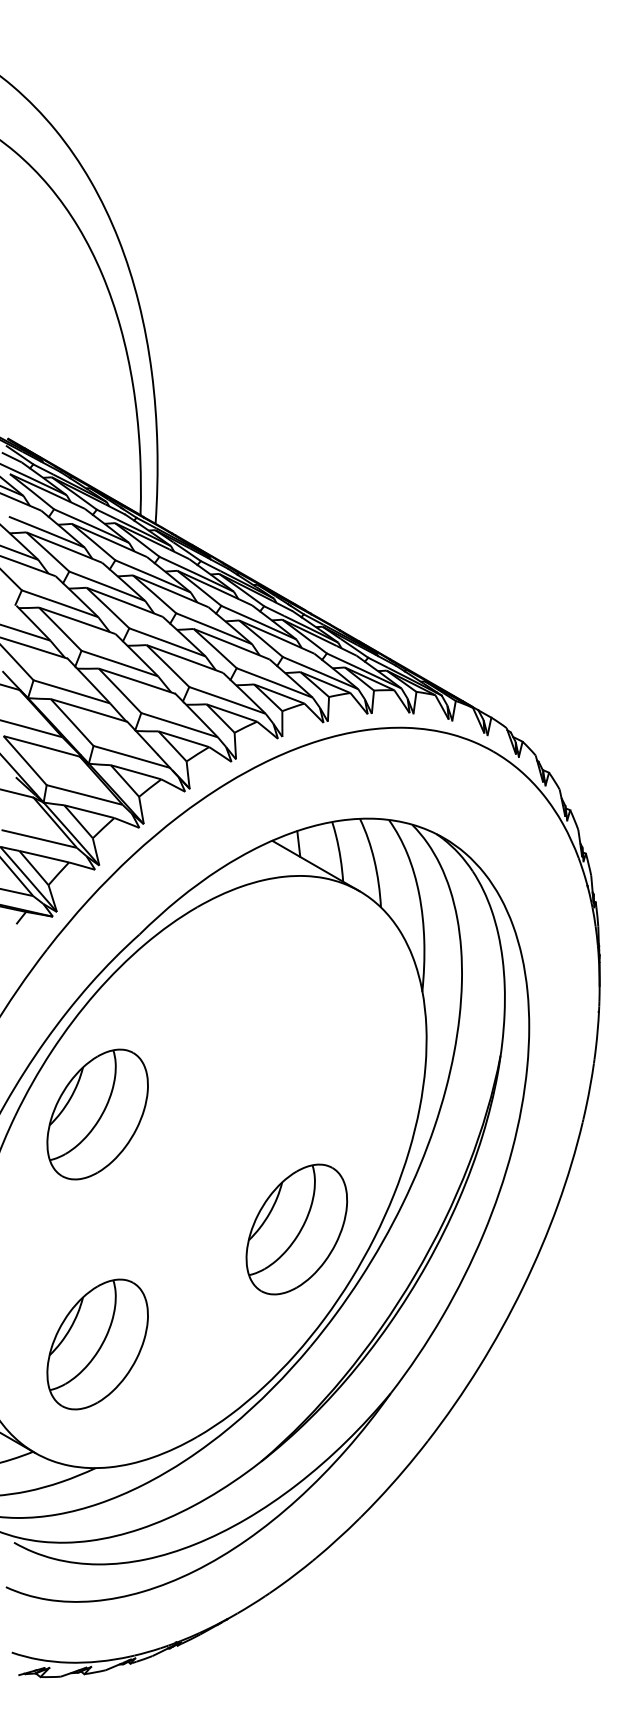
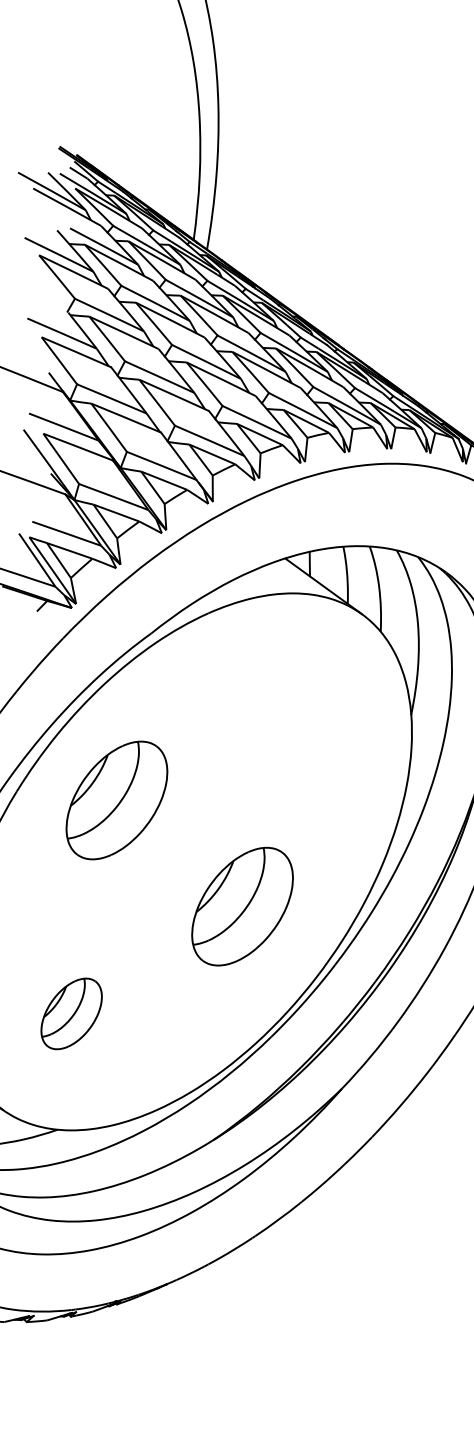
part: (97, 1114) -> (116, 800), moved
part: (296, 1229) -> (242, 906), moved
part: (97, 1344) -> (71, 1013), size x0.6

